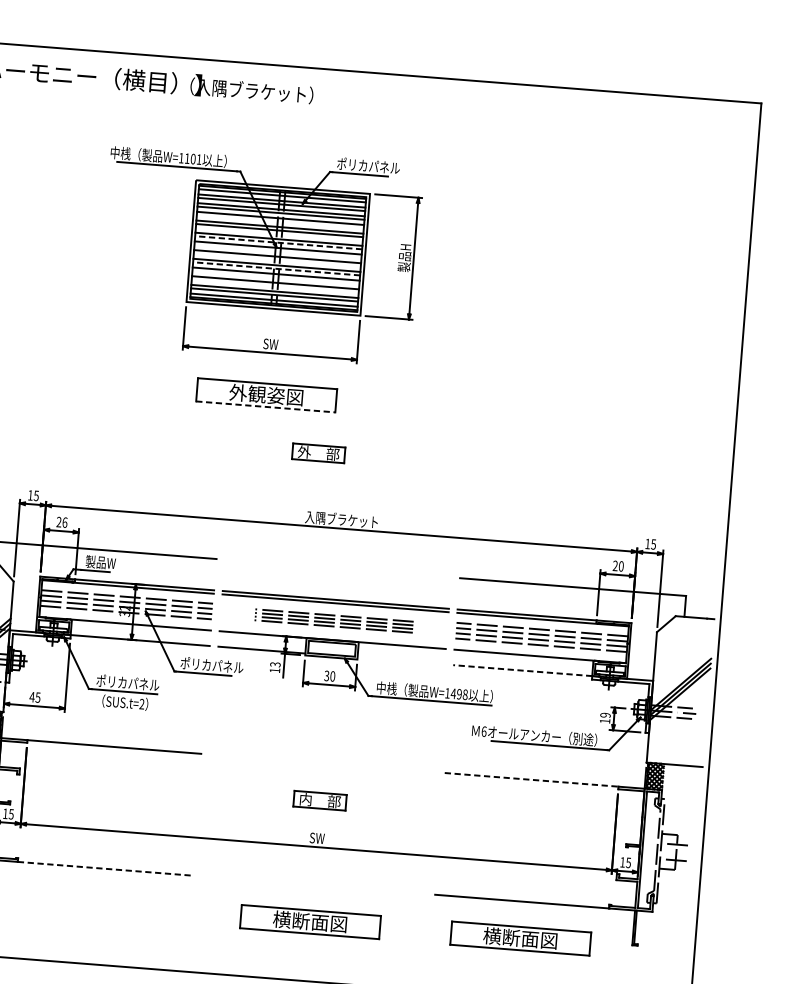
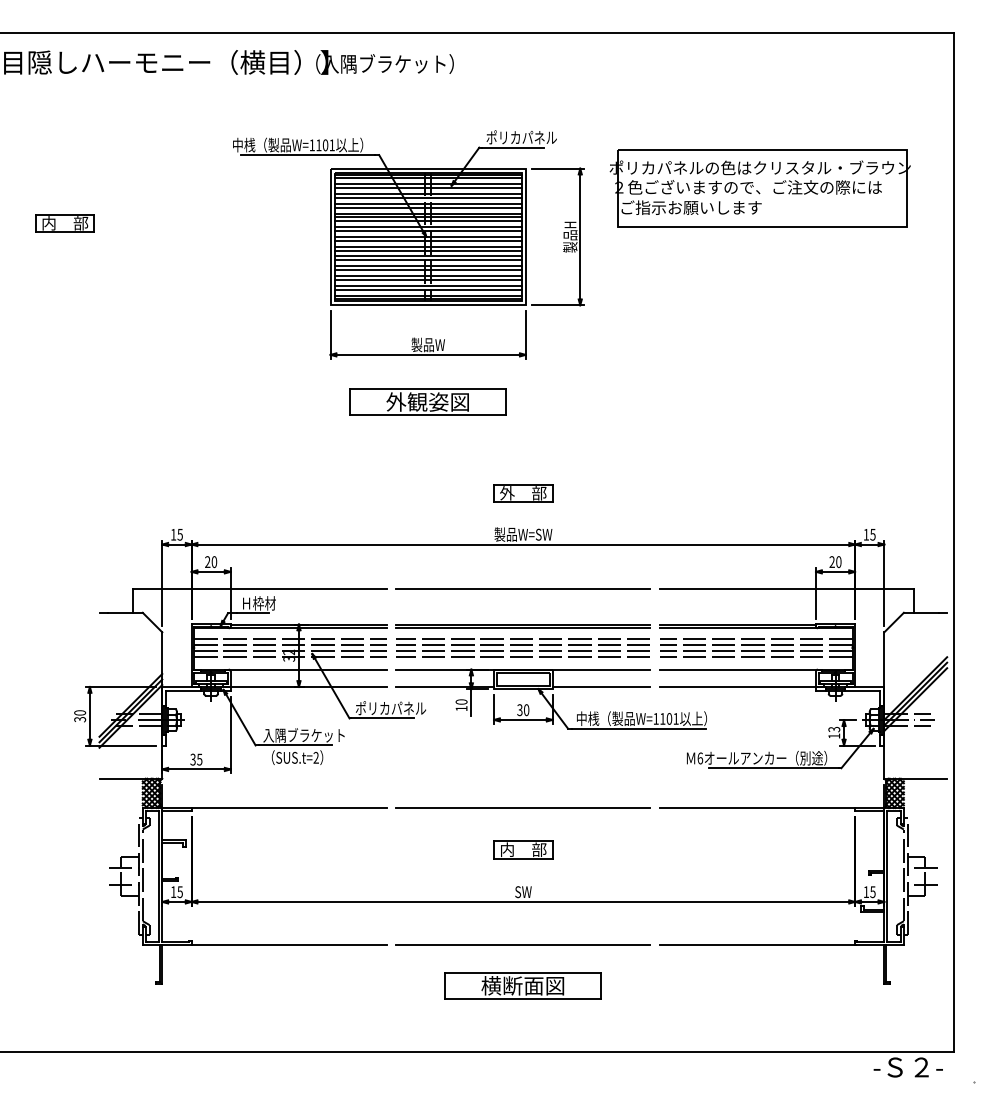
line: (279, 221) -> (427, 207), added
part: (576, 228) -> (759, 188), added
line: (278, 234) -> (427, 221), added
line: (278, 243) -> (428, 231), dashed -> solid
line: (277, 251) -> (427, 240), added
line: (276, 259) -> (427, 250), added
line: (276, 268) -> (428, 260), dashed -> solid
line: (275, 277) -> (427, 270), added
line: (274, 285) -> (427, 279), added
text: (270, 343) -> (427, 344), SW -> 製品W
line: (266, 407) -> (428, 415), dashed -> solid
part: (318, 453) -> (523, 493), moved
text: (341, 519) -> (522, 534), 入隅ブラケット -> 製品W=SW
text: (65, 522) -> (214, 561), 26 -> 20
text: (101, 562) -> (258, 603), 製品W -> Ｈ枠材
line: (338, 568) -> (523, 589), added
part: (333, 620) -> (522, 647), size x1.43
line: (401, 660) -> (601, 686), added
text: (275, 664) -> (461, 701), 13 -> 10
line: (522, 670) -> (737, 686), dashed -> solid
text: (132, 683) -> (303, 735), ポリカパネル -> 入隅ブラケット
text: (458, 693) -> (668, 718), W=1498 -> W=1101
text: (32, 697) -> (193, 759), 45 -> 35
text: (604, 715) -> (833, 729), 19 -> 13
line: (323, 763) -> (523, 808), added
line: (531, 780) -> (757, 808), dashed -> solid
line: (105, 868) -> (289, 944), dashed -> solid
line: (313, 885) -> (523, 944), added
part: (520, 938) -> (758, 985), removed

